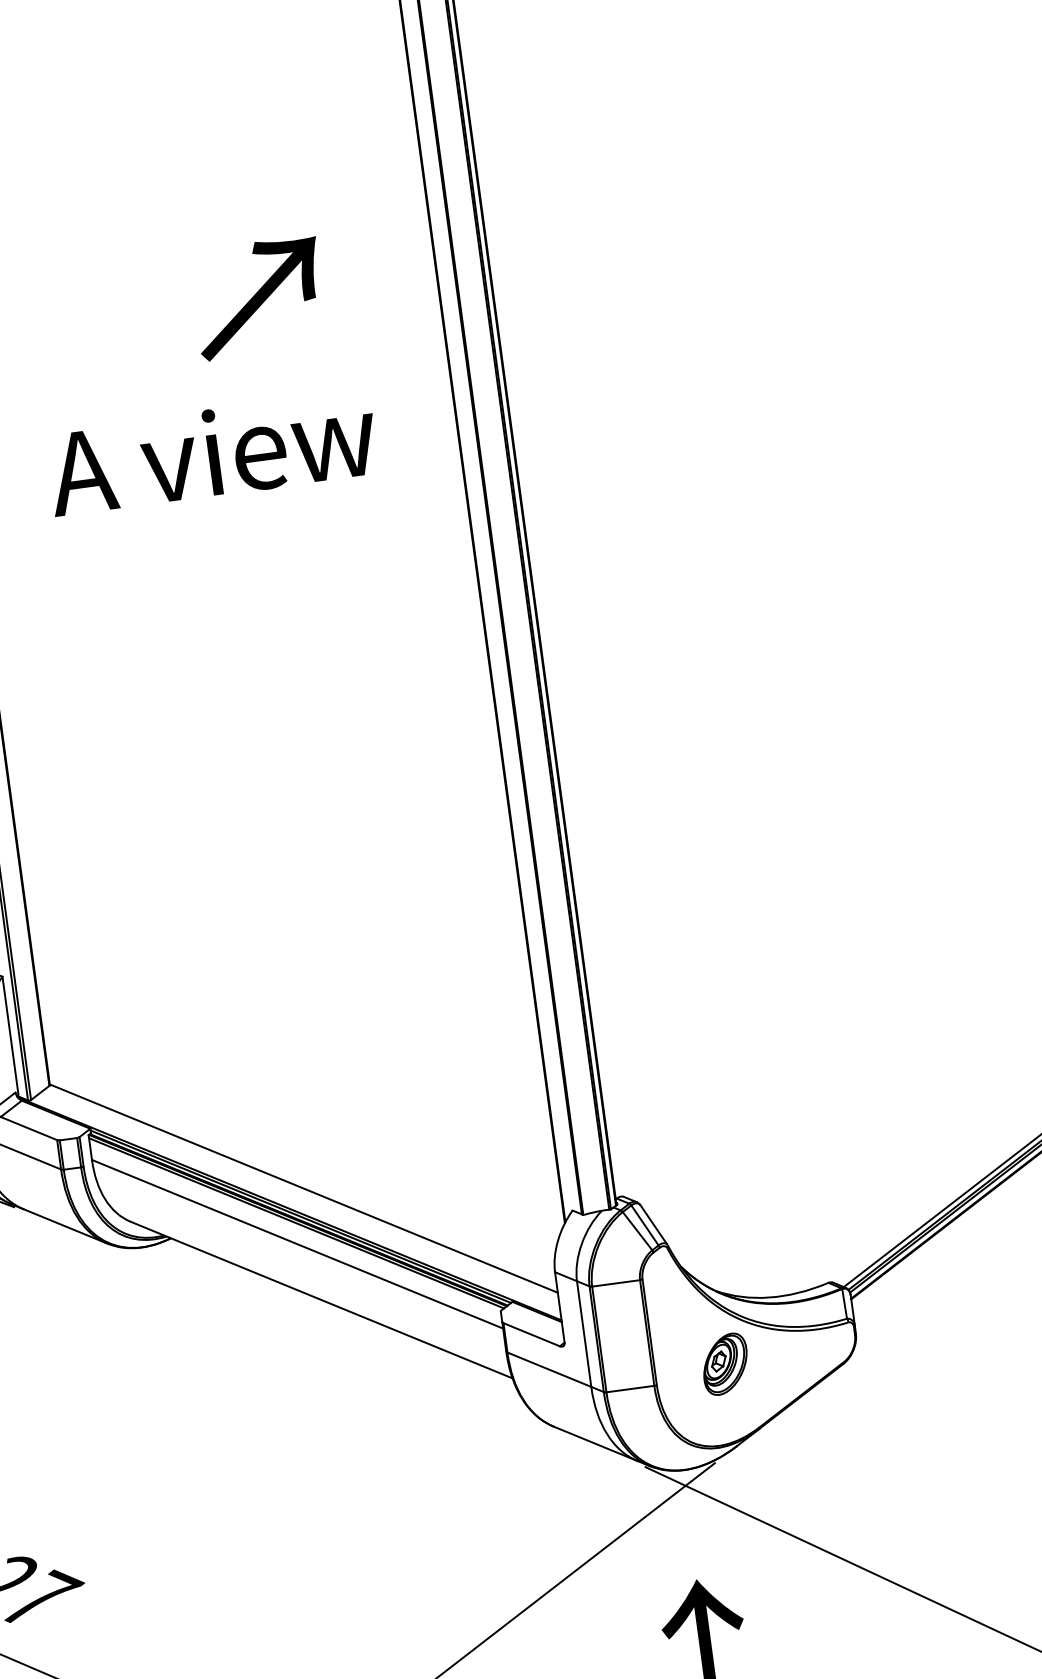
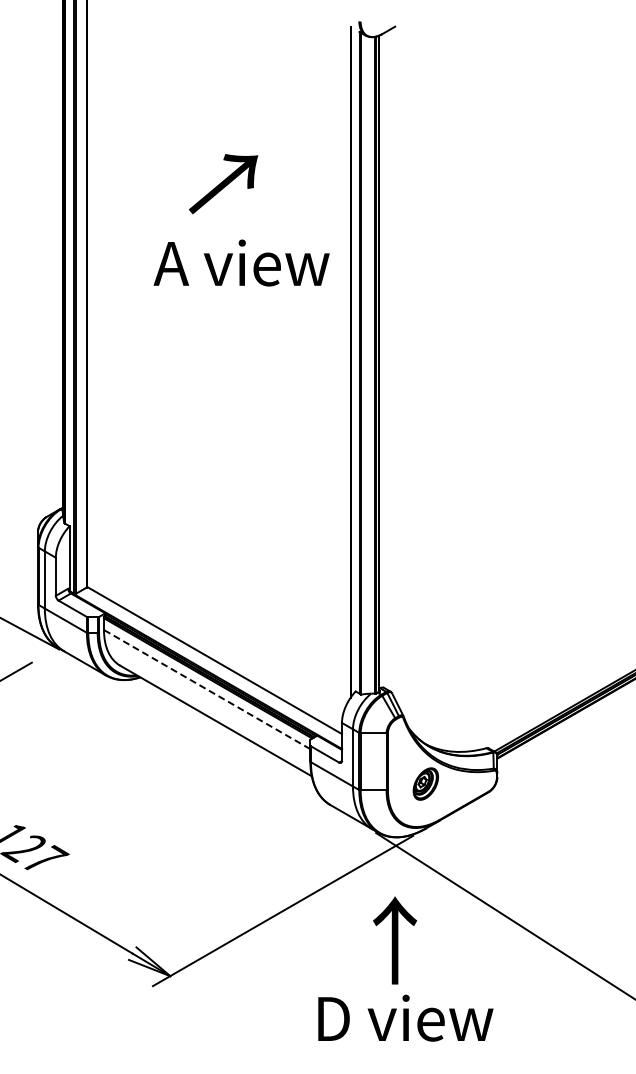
text: (258, 298) -> (223, 184), moved
text: (211, 452) -> (241, 262), moved
line: (296, 1244) -> (206, 689), solid -> dashed

